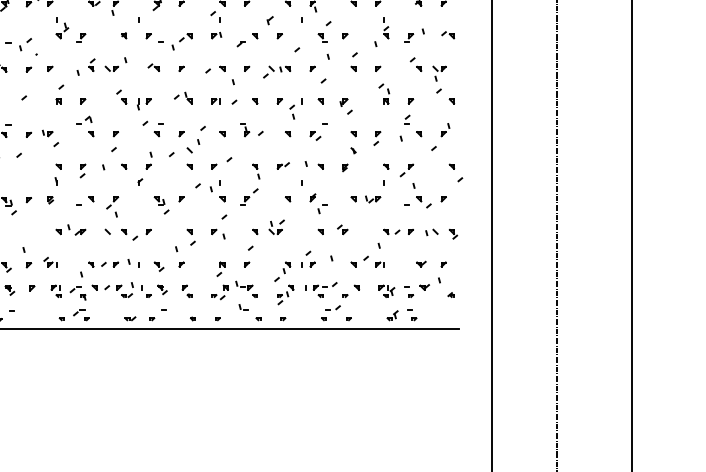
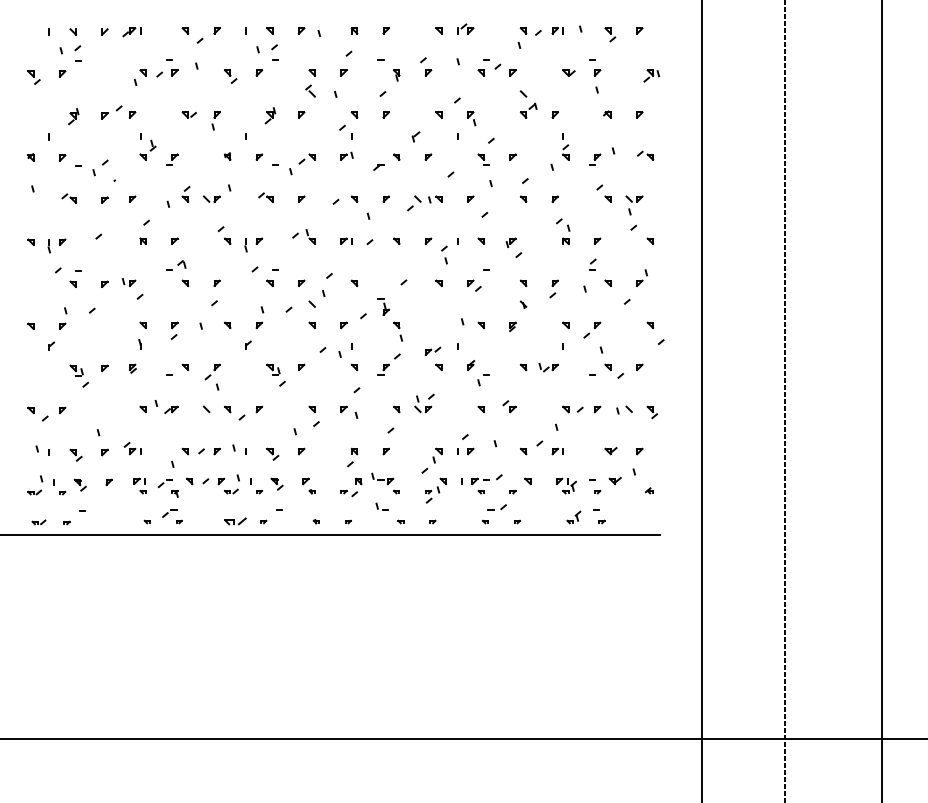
part: (244, 129) -> (383, 306), moved
part: (282, 165) -> (432, 350), moved
part: (130, 318) -> (235, 521), size x1.6

